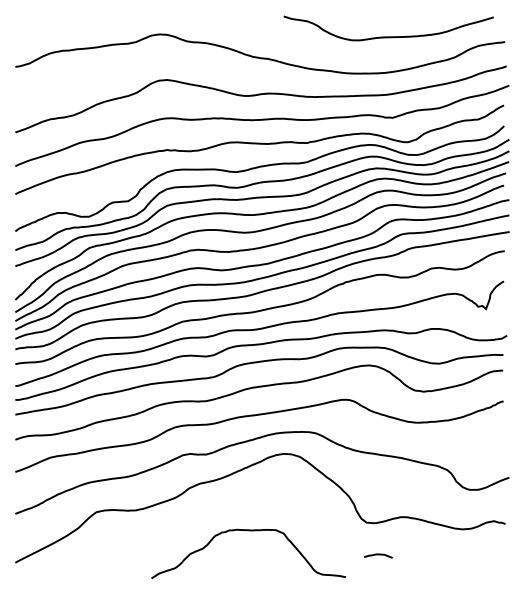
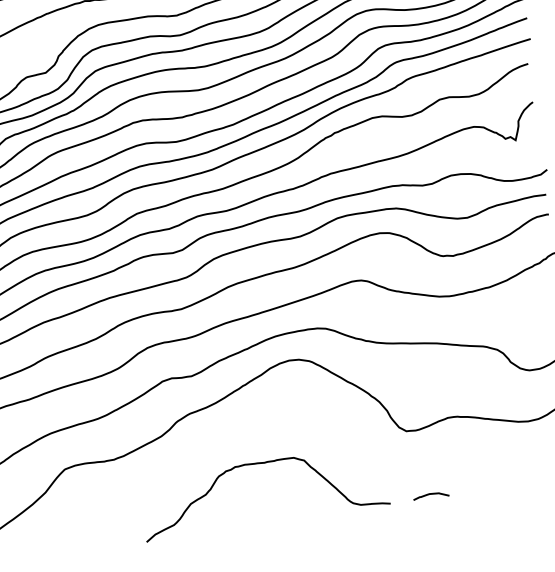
curve: (378, 555) -> (431, 495), moved

